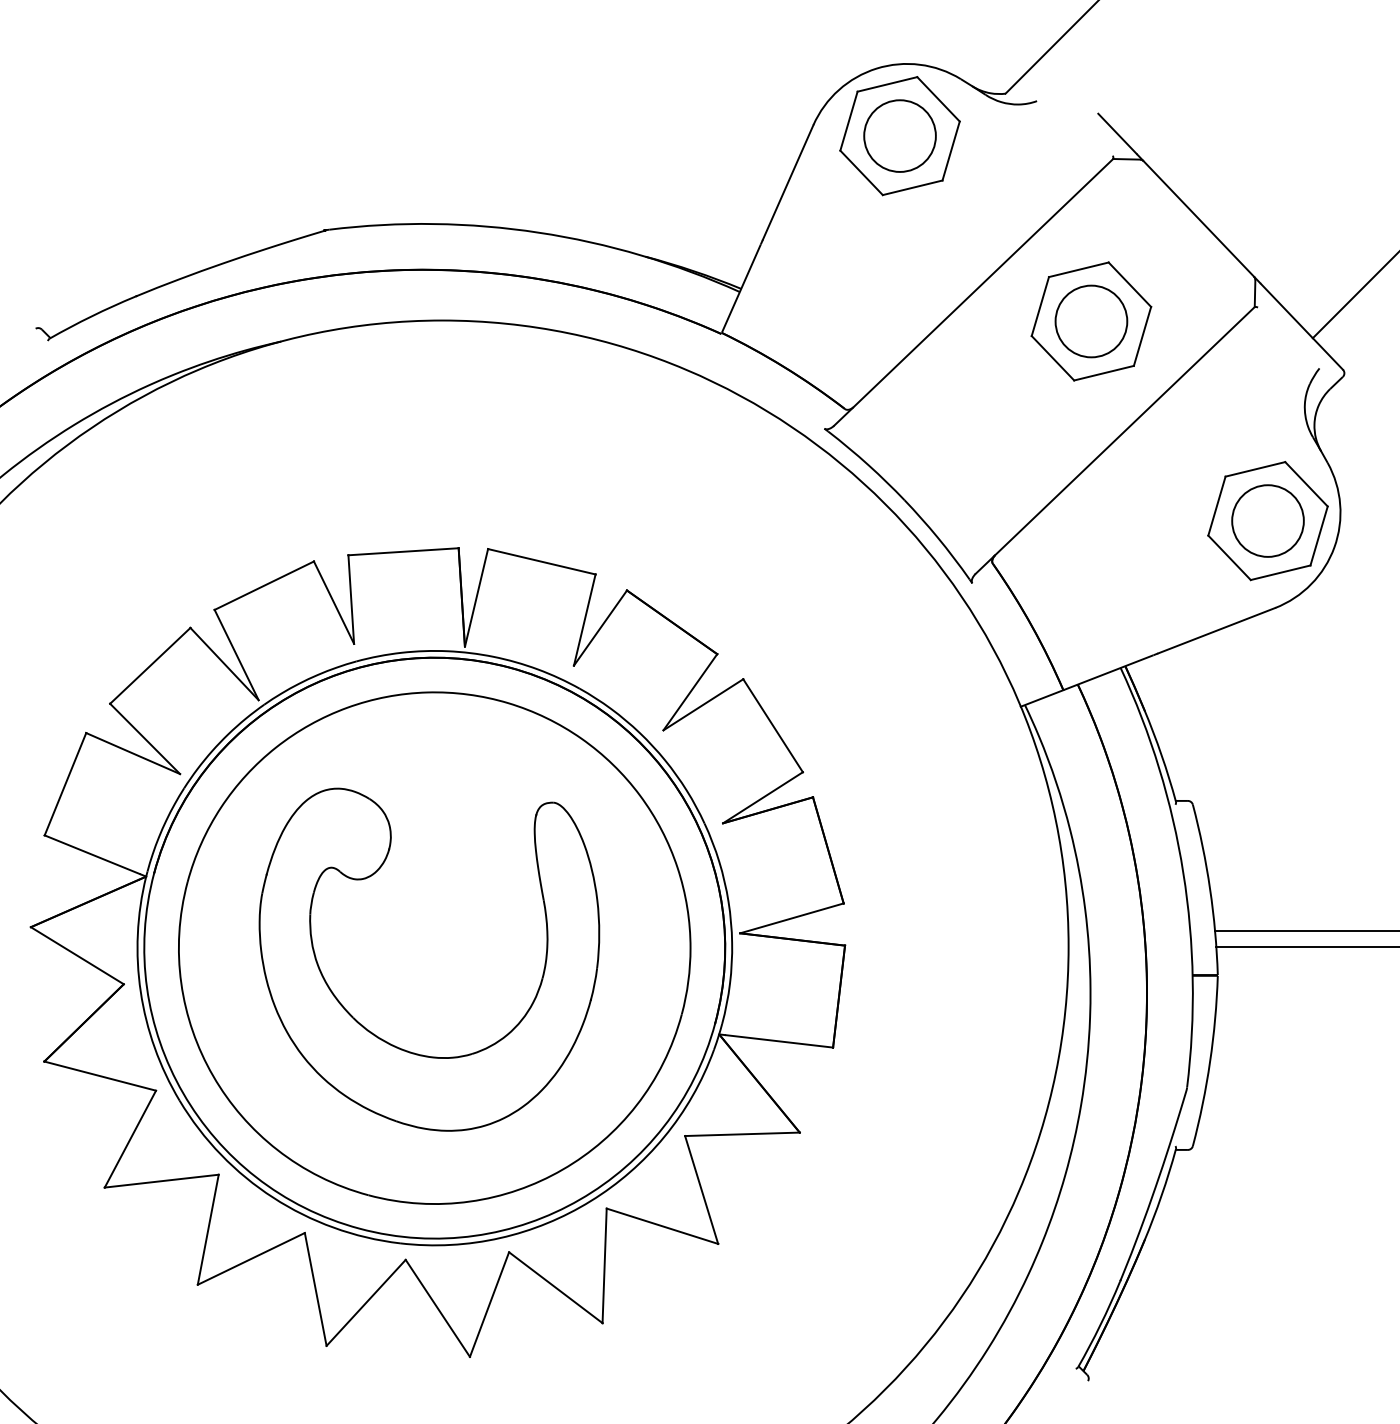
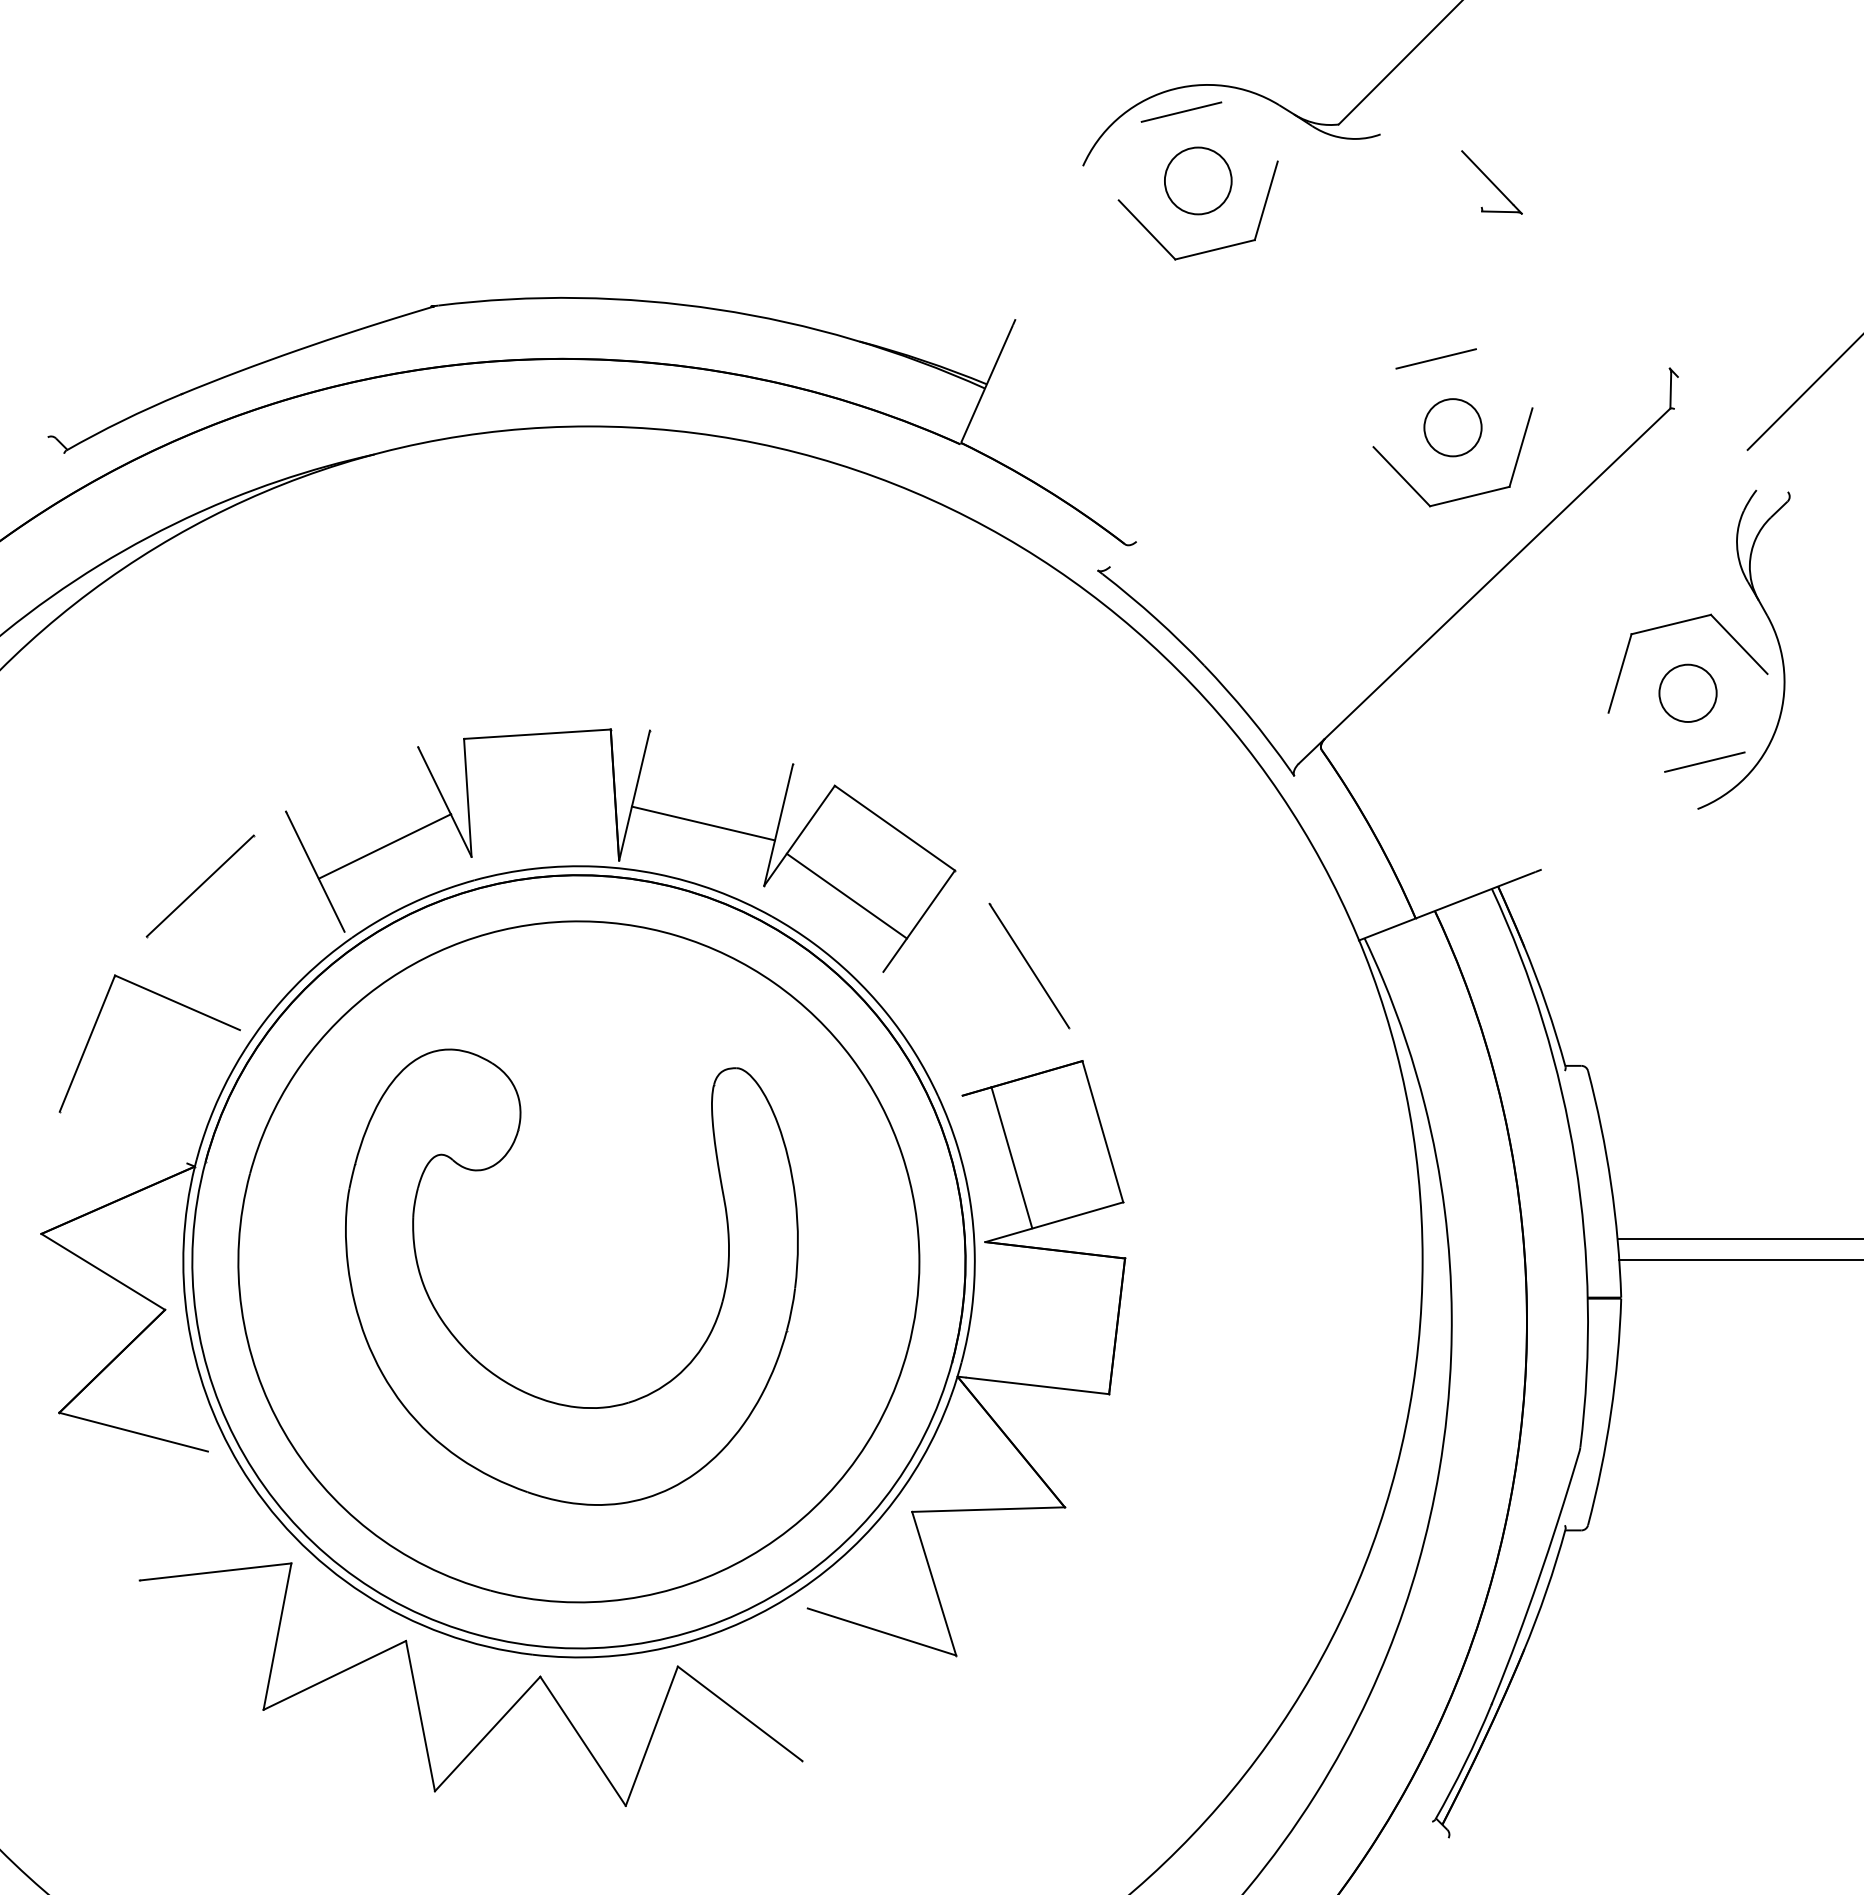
line: (938, 98) -> (1249, 131), removed
line: (848, 120) -> (1129, 160), removed
circle: (900, 135) -> (1198, 180), size x0.7
line: (788, 182) -> (1049, 242), removed
line: (1198, 218) -> (1595, 290), removed
line: (1129, 284) -> (1503, 378), removed
line: (973, 292) -> (1295, 388), removed
line: (1039, 306) -> (1384, 407), removed
circle: (1091, 321) -> (1452, 427), size x0.6
line: (1301, 326) -> (1732, 434), removed
circle: (1267, 521) -> (1687, 693), size x0.6
line: (1318, 535) -> (1755, 712), removed
line: (1229, 557) -> (1636, 741), removed
line: (541, 561) -> (703, 823), moved
line: (264, 585) -> (385, 846), moved
line: (671, 621) -> (846, 895), moved
line: (1216, 630) -> (1619, 839), removed
line: (224, 663) -> (298, 883), removed
line: (703, 704) -> (936, 937), removed
line: (144, 739) -> (192, 983), removed
line: (762, 797) -> (1015, 1061), removed
line: (828, 850) -> (1011, 1157), moved
line: (91, 854) -> (122, 1137), removed
line: (130, 1138) -> (173, 1515), removed
line: (604, 1265) -> (804, 1684), removed

